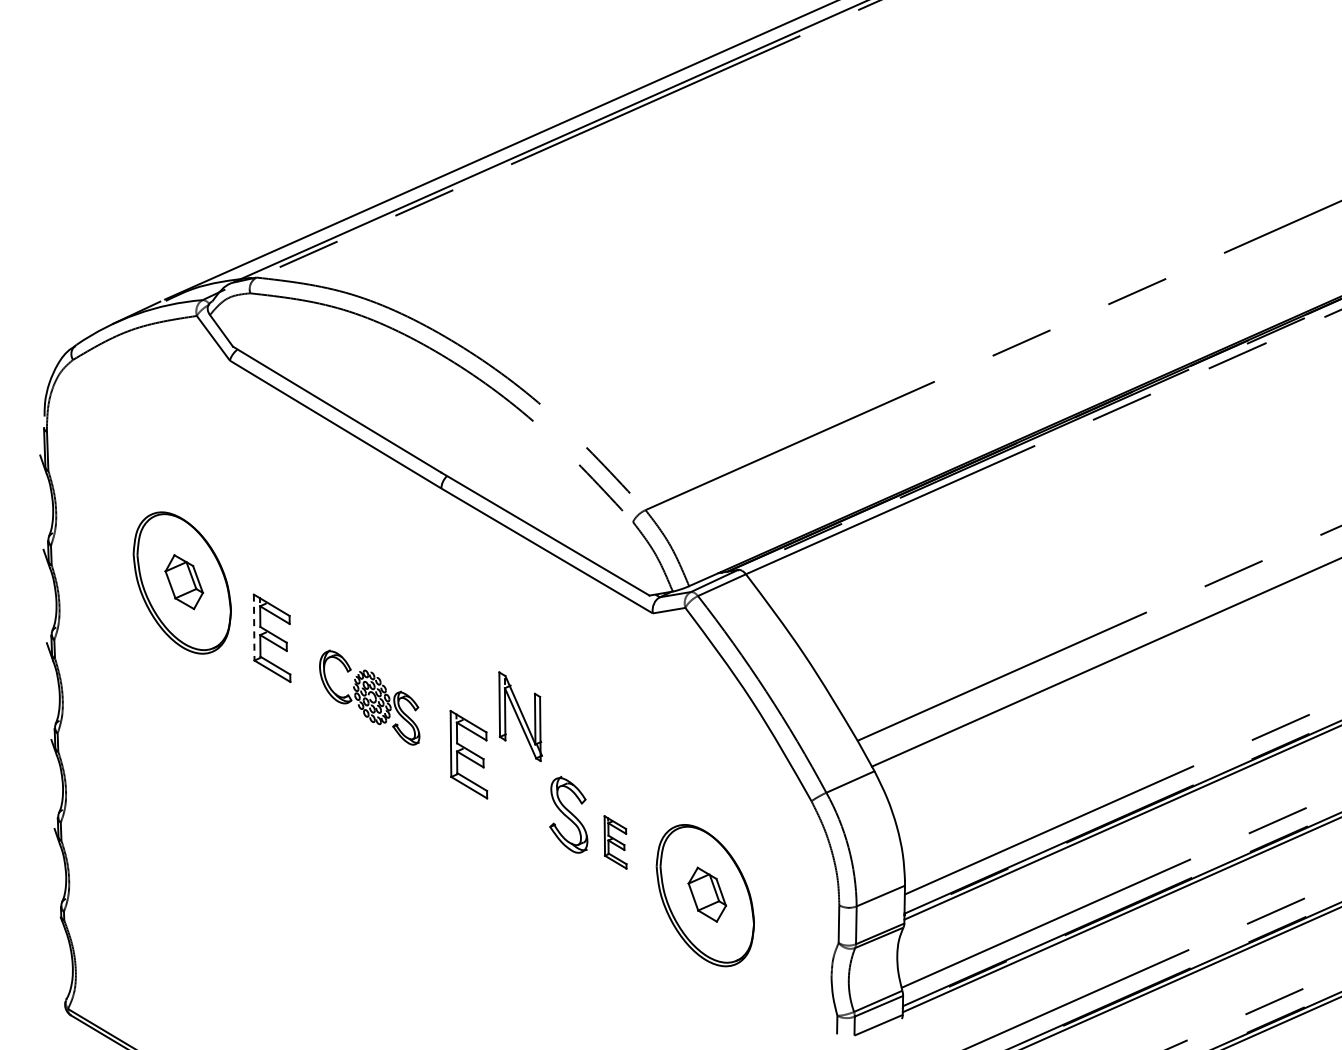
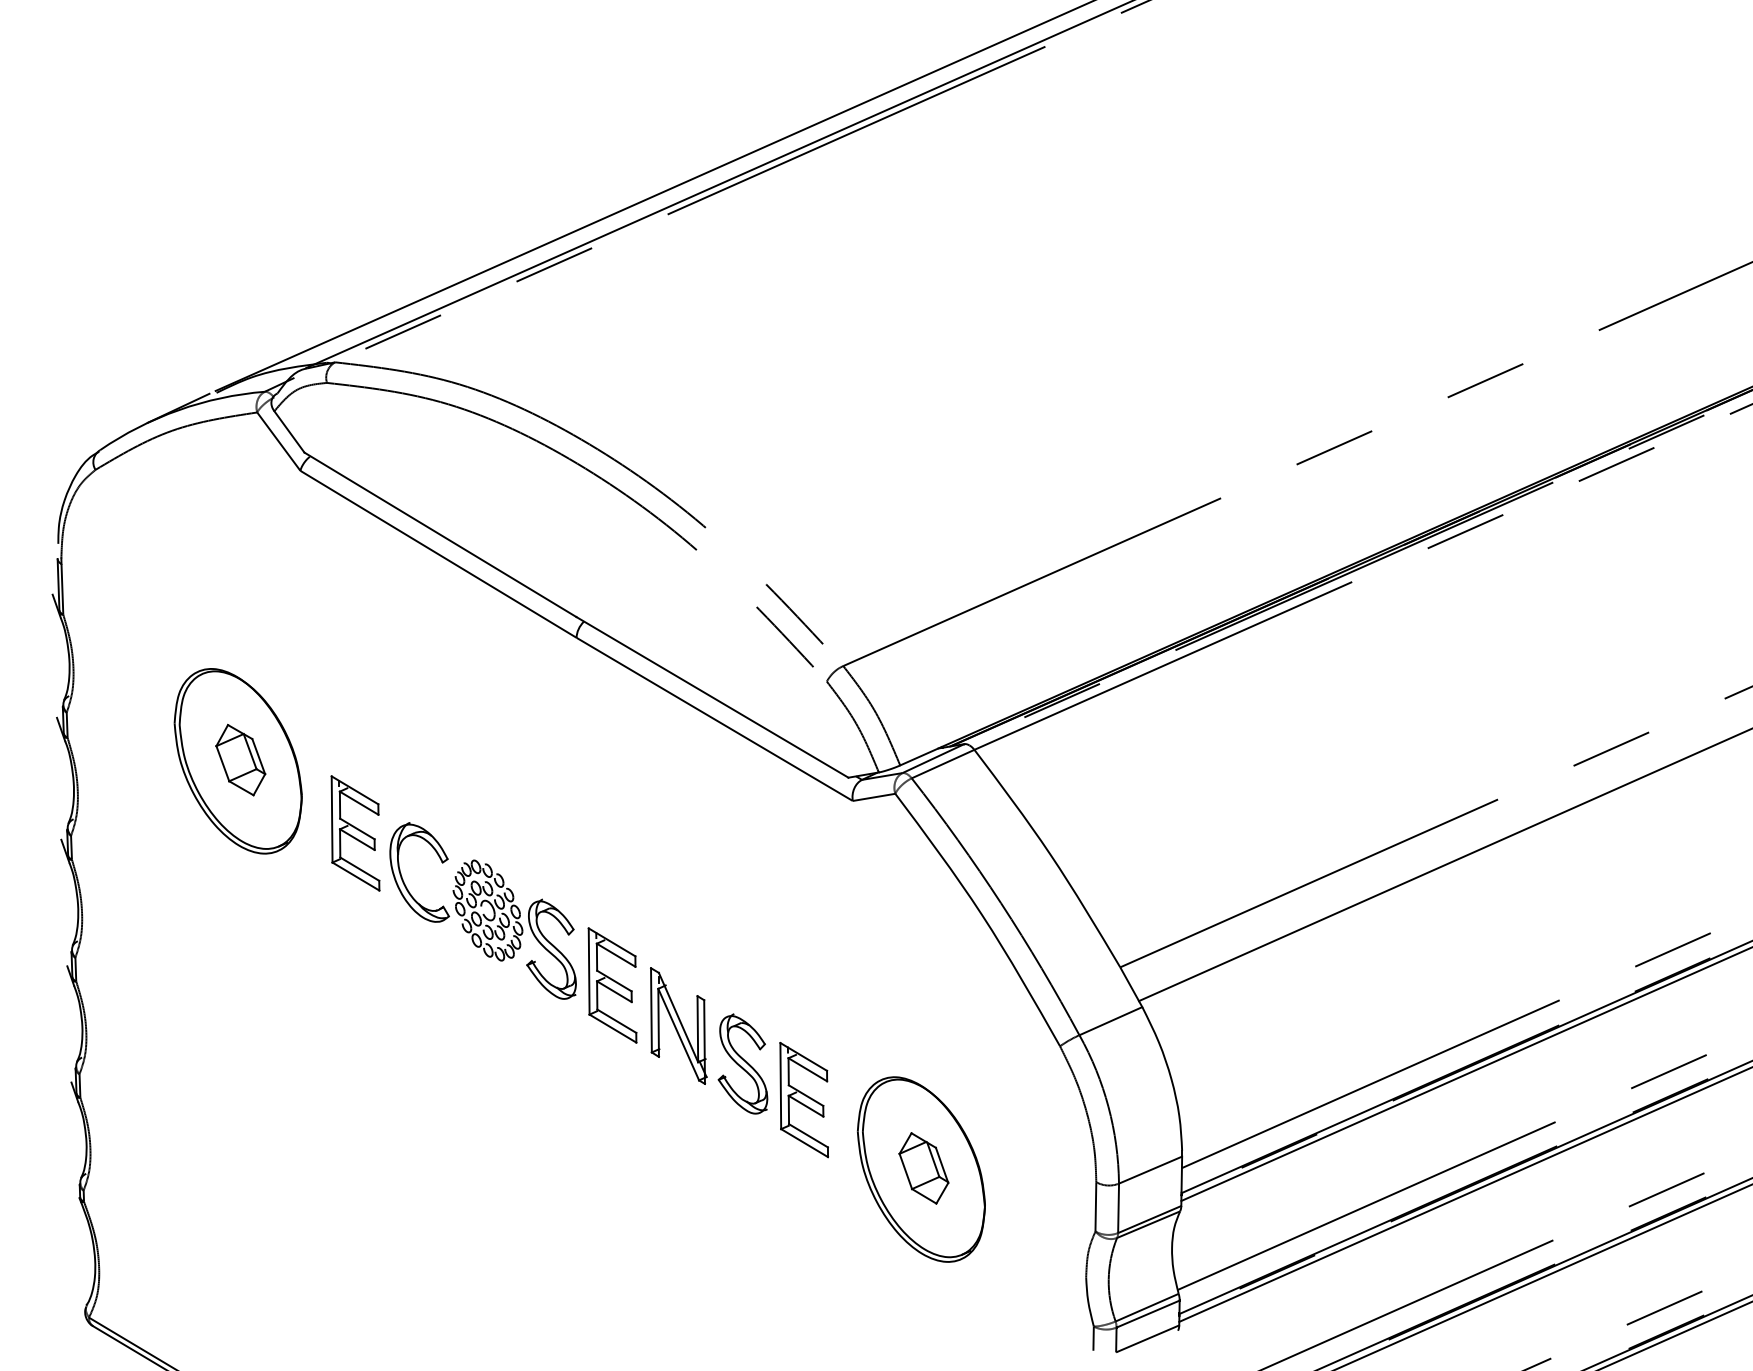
line: (254, 627) -> (332, 819), dashed -> solid
part: (369, 697) -> (482, 910), size x1.43
part: (520, 716) -> (678, 1025), moved
part: (615, 842) -> (804, 1100), size x1.67

